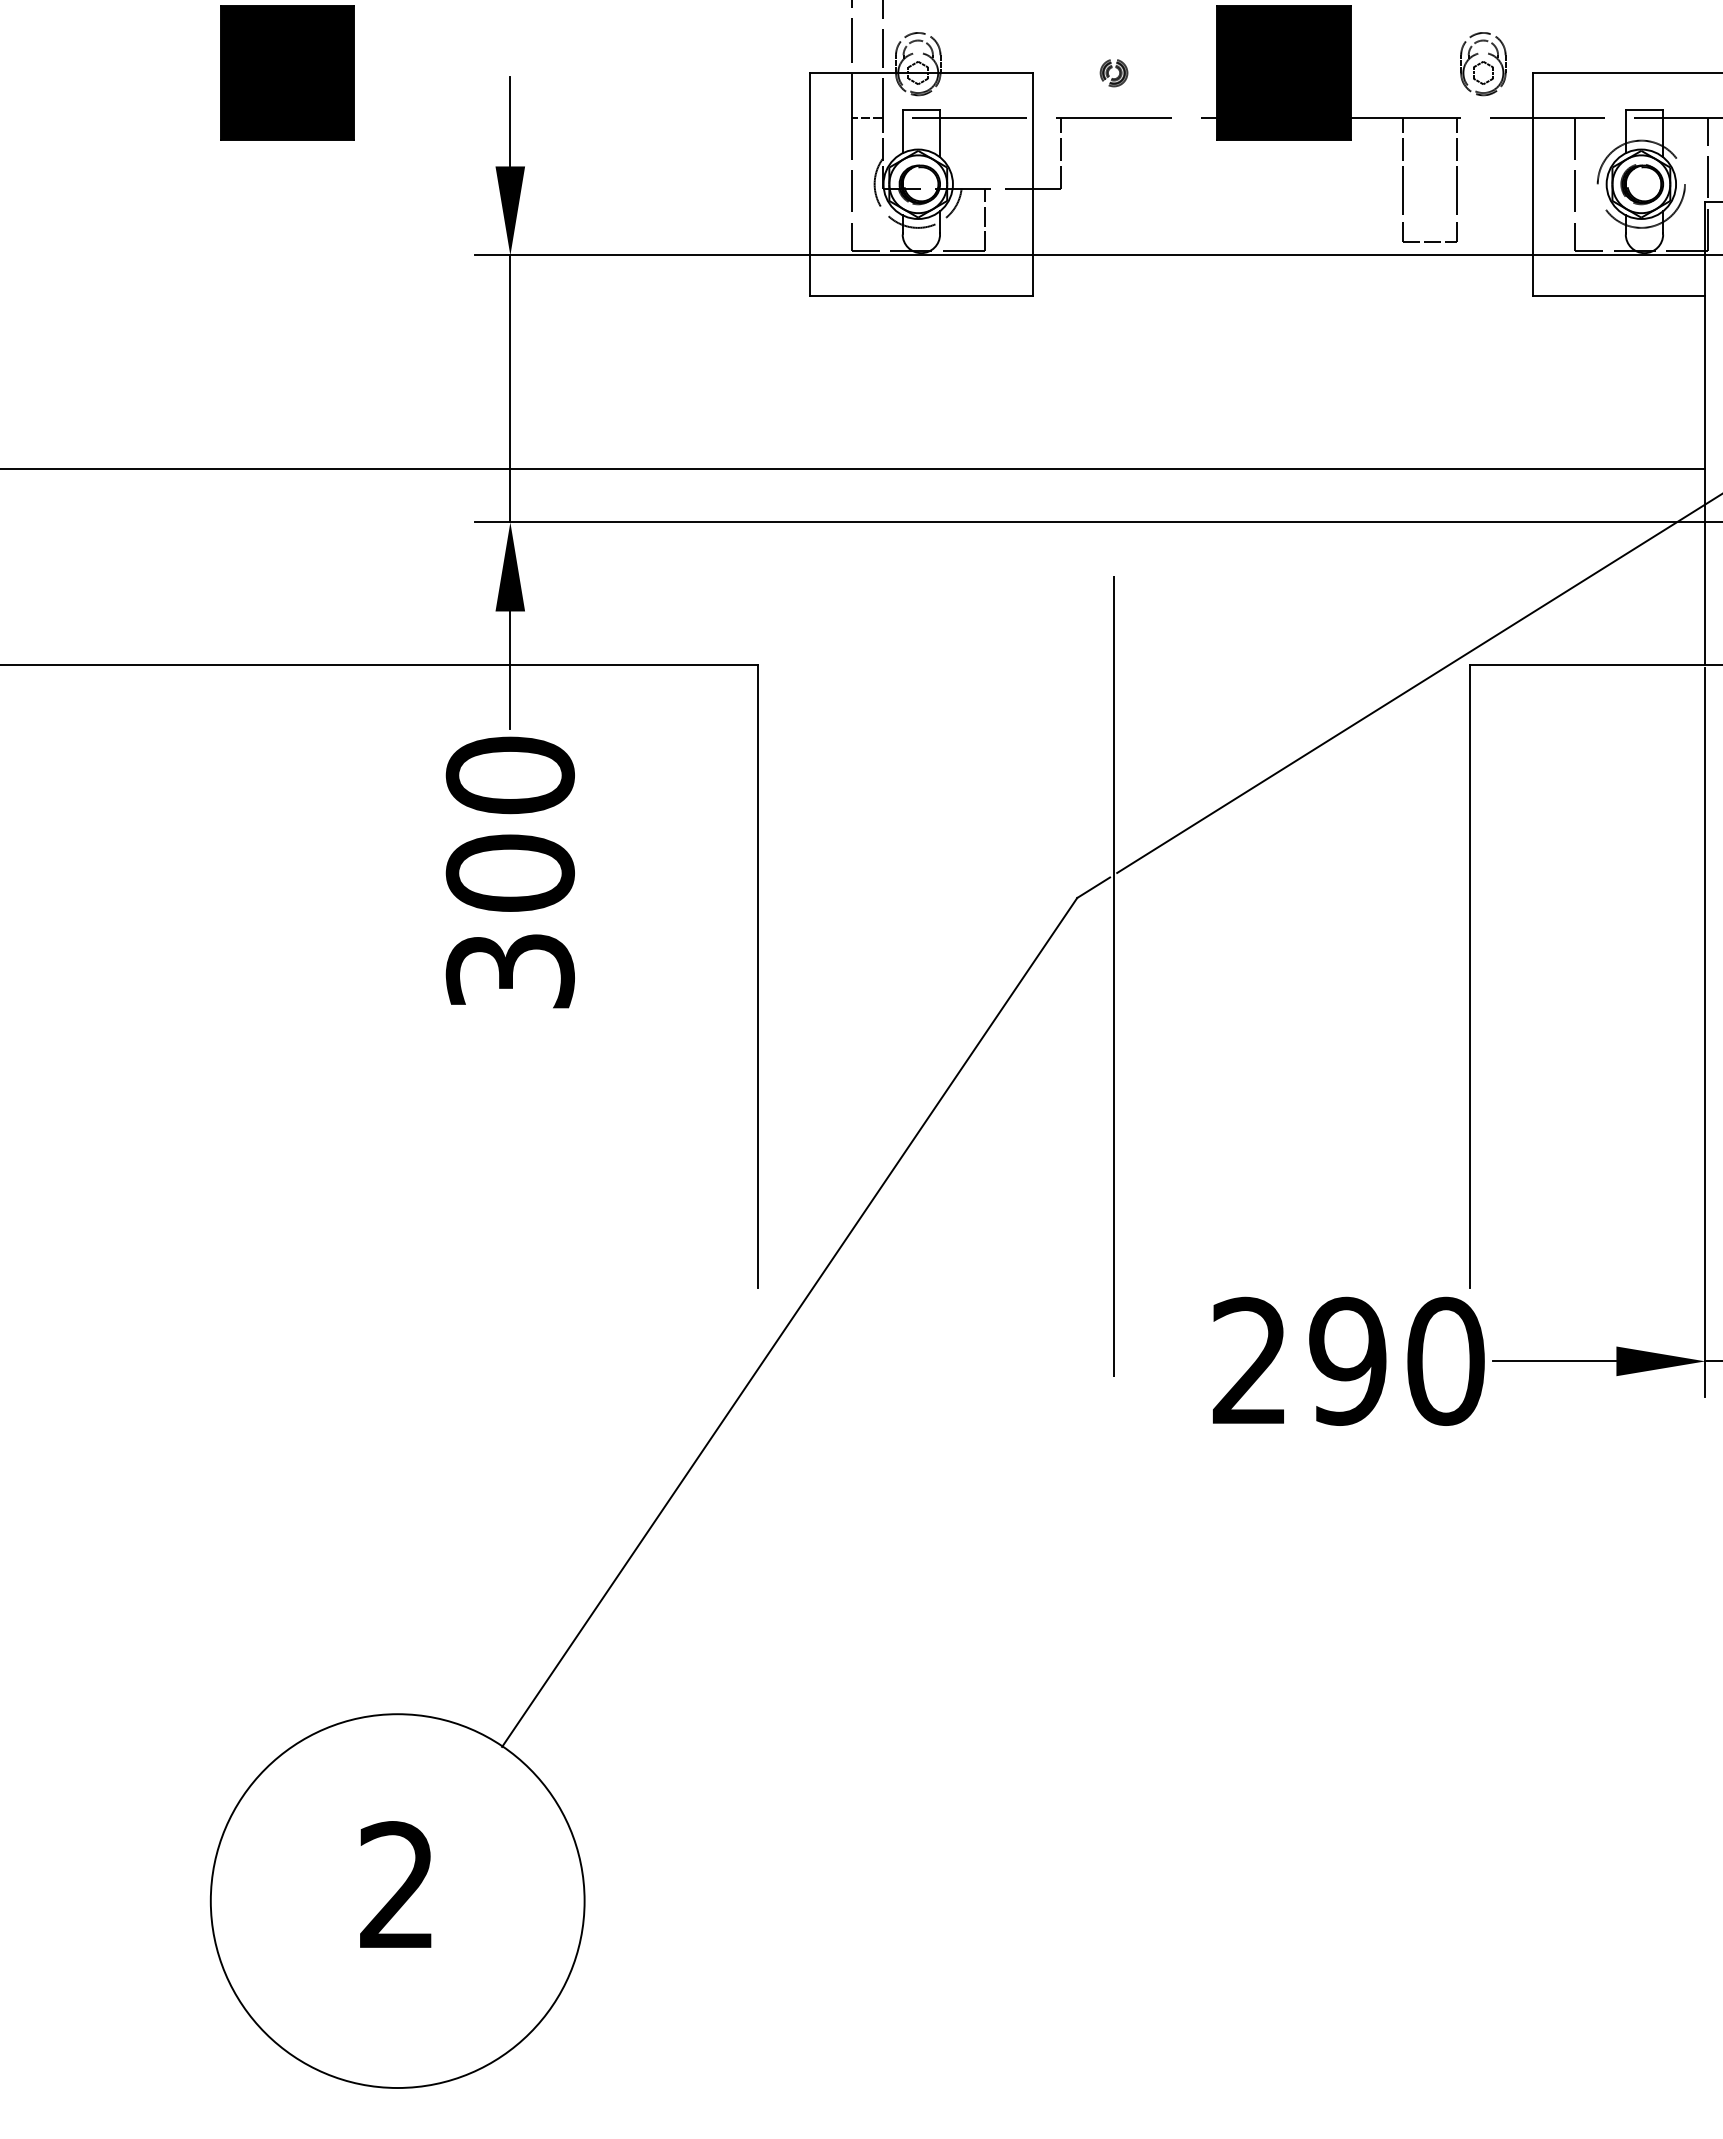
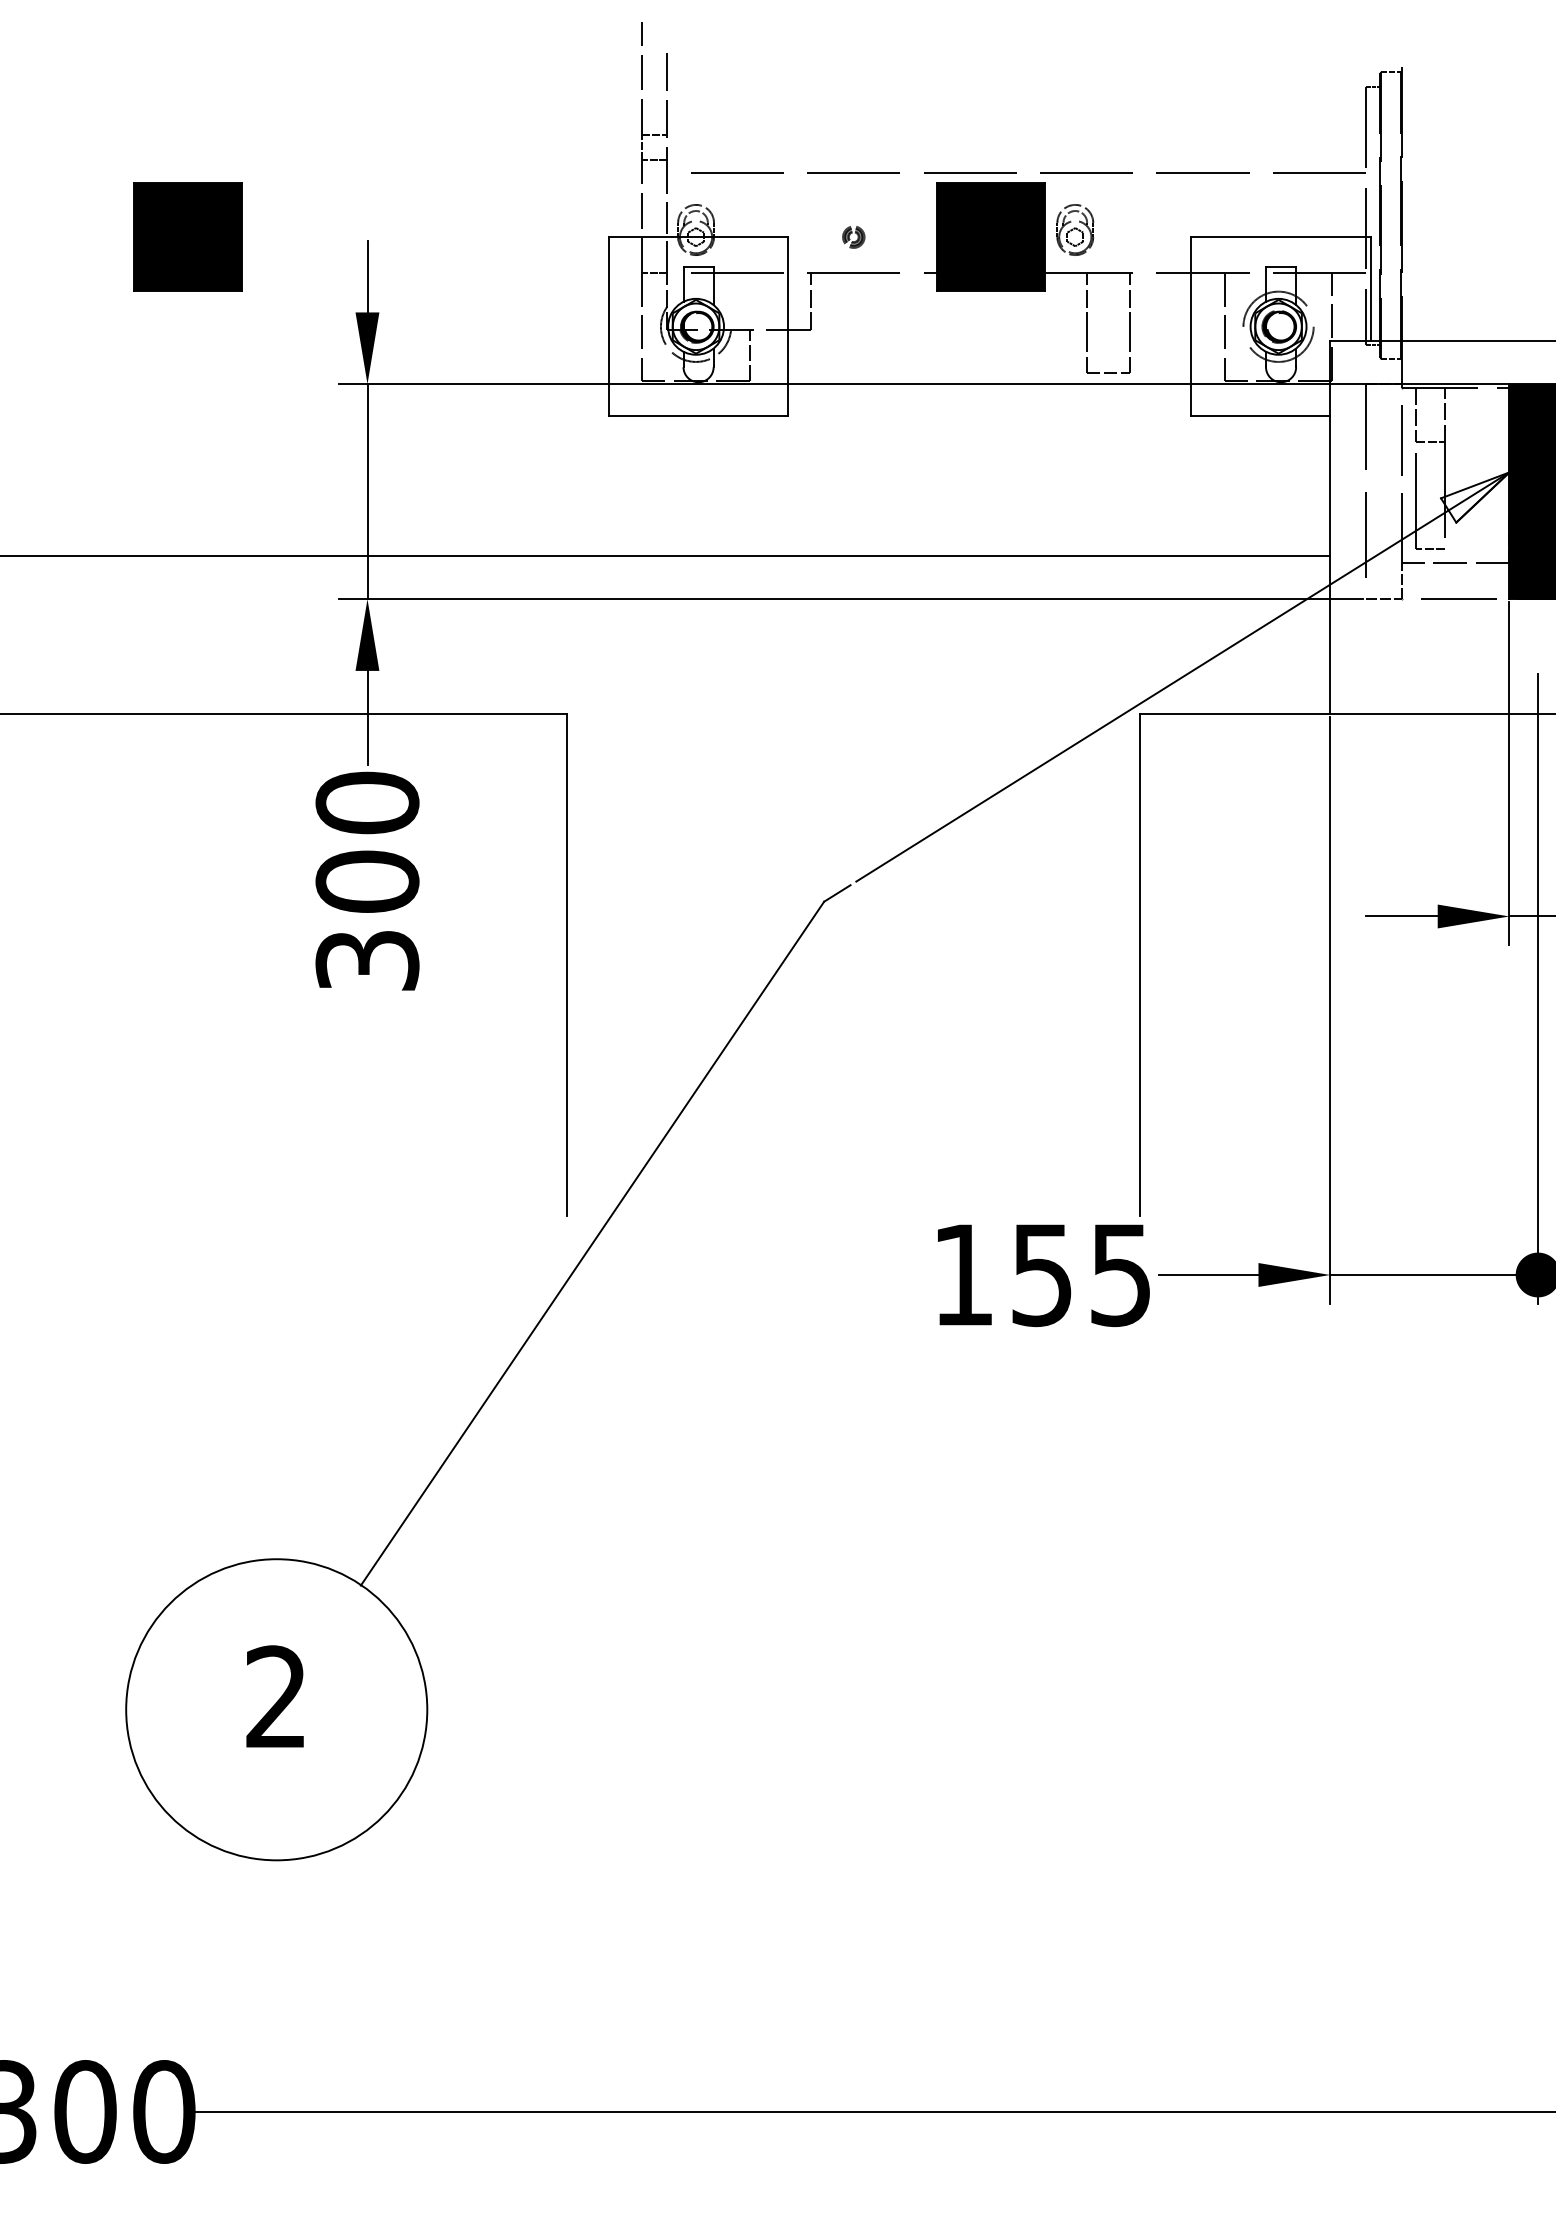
part: (1483, 63) -> (1075, 229), moved
line: (1113, 975) -> (853, 964), removed
text: (1348, 1361) -> (1042, 1275), 290 -> 155

